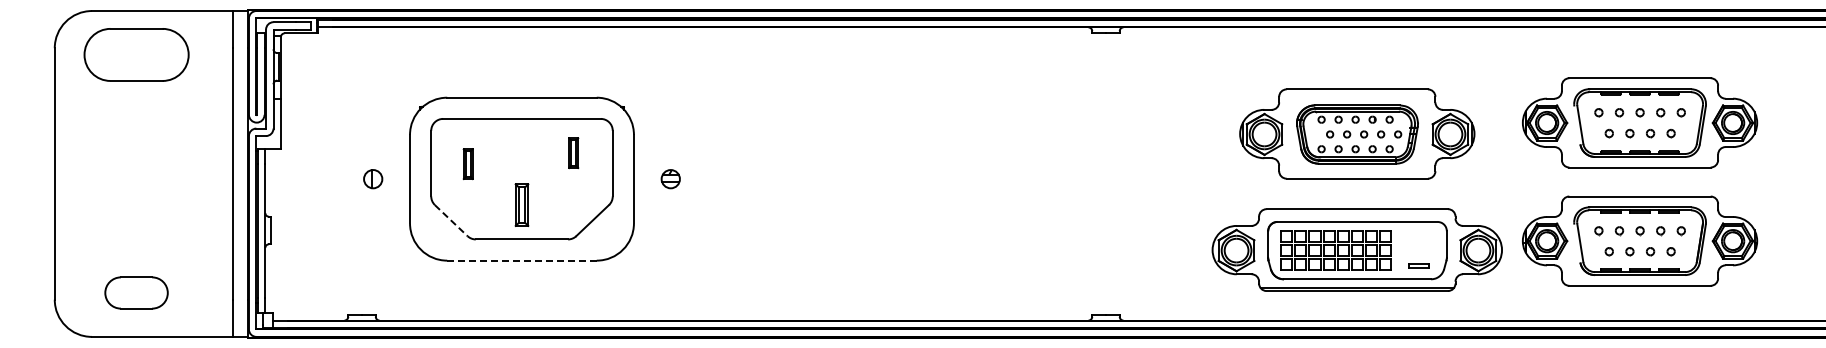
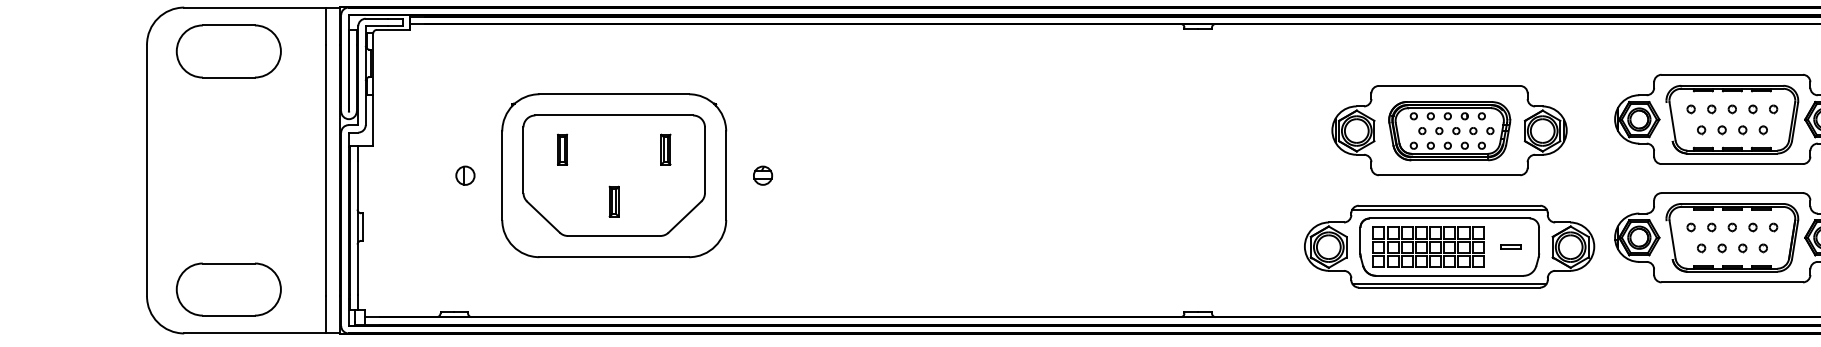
part: (467, 164) -> (561, 150), moved
part: (521, 205) -> (613, 202), size x0.71
line: (1356, 213) -> (1448, 210), added
line: (451, 220) -> (543, 217), dashed -> solid
line: (522, 260) -> (614, 257), dashed -> solid
part: (1418, 265) -> (1510, 247), moved
part: (136, 292) -> (228, 289), size x1.67

